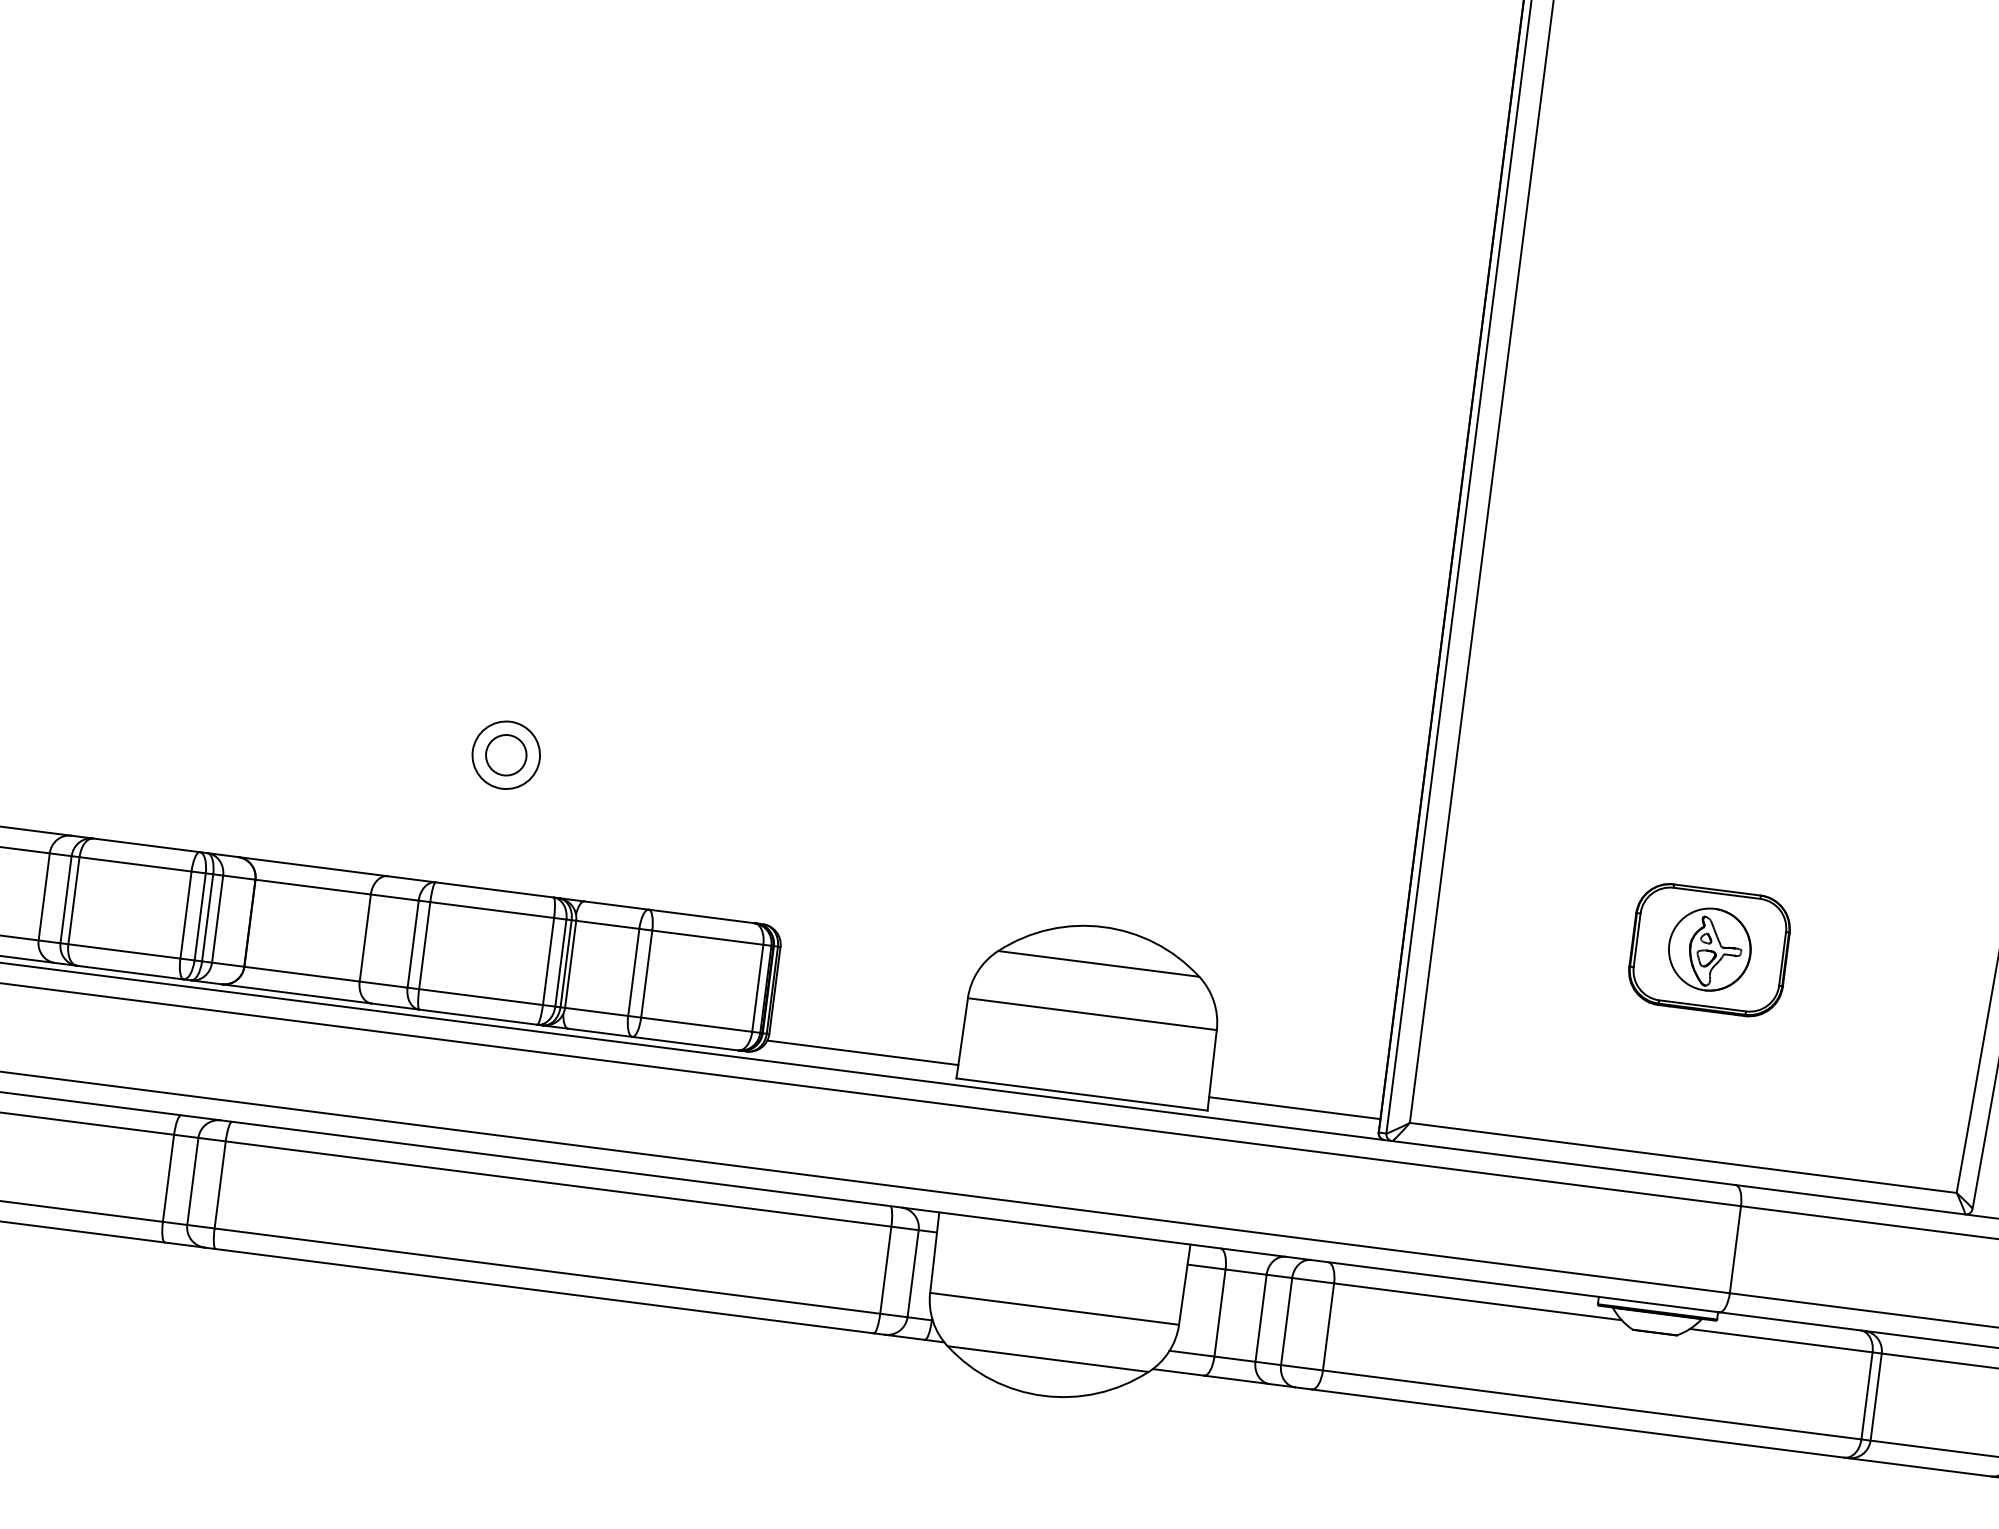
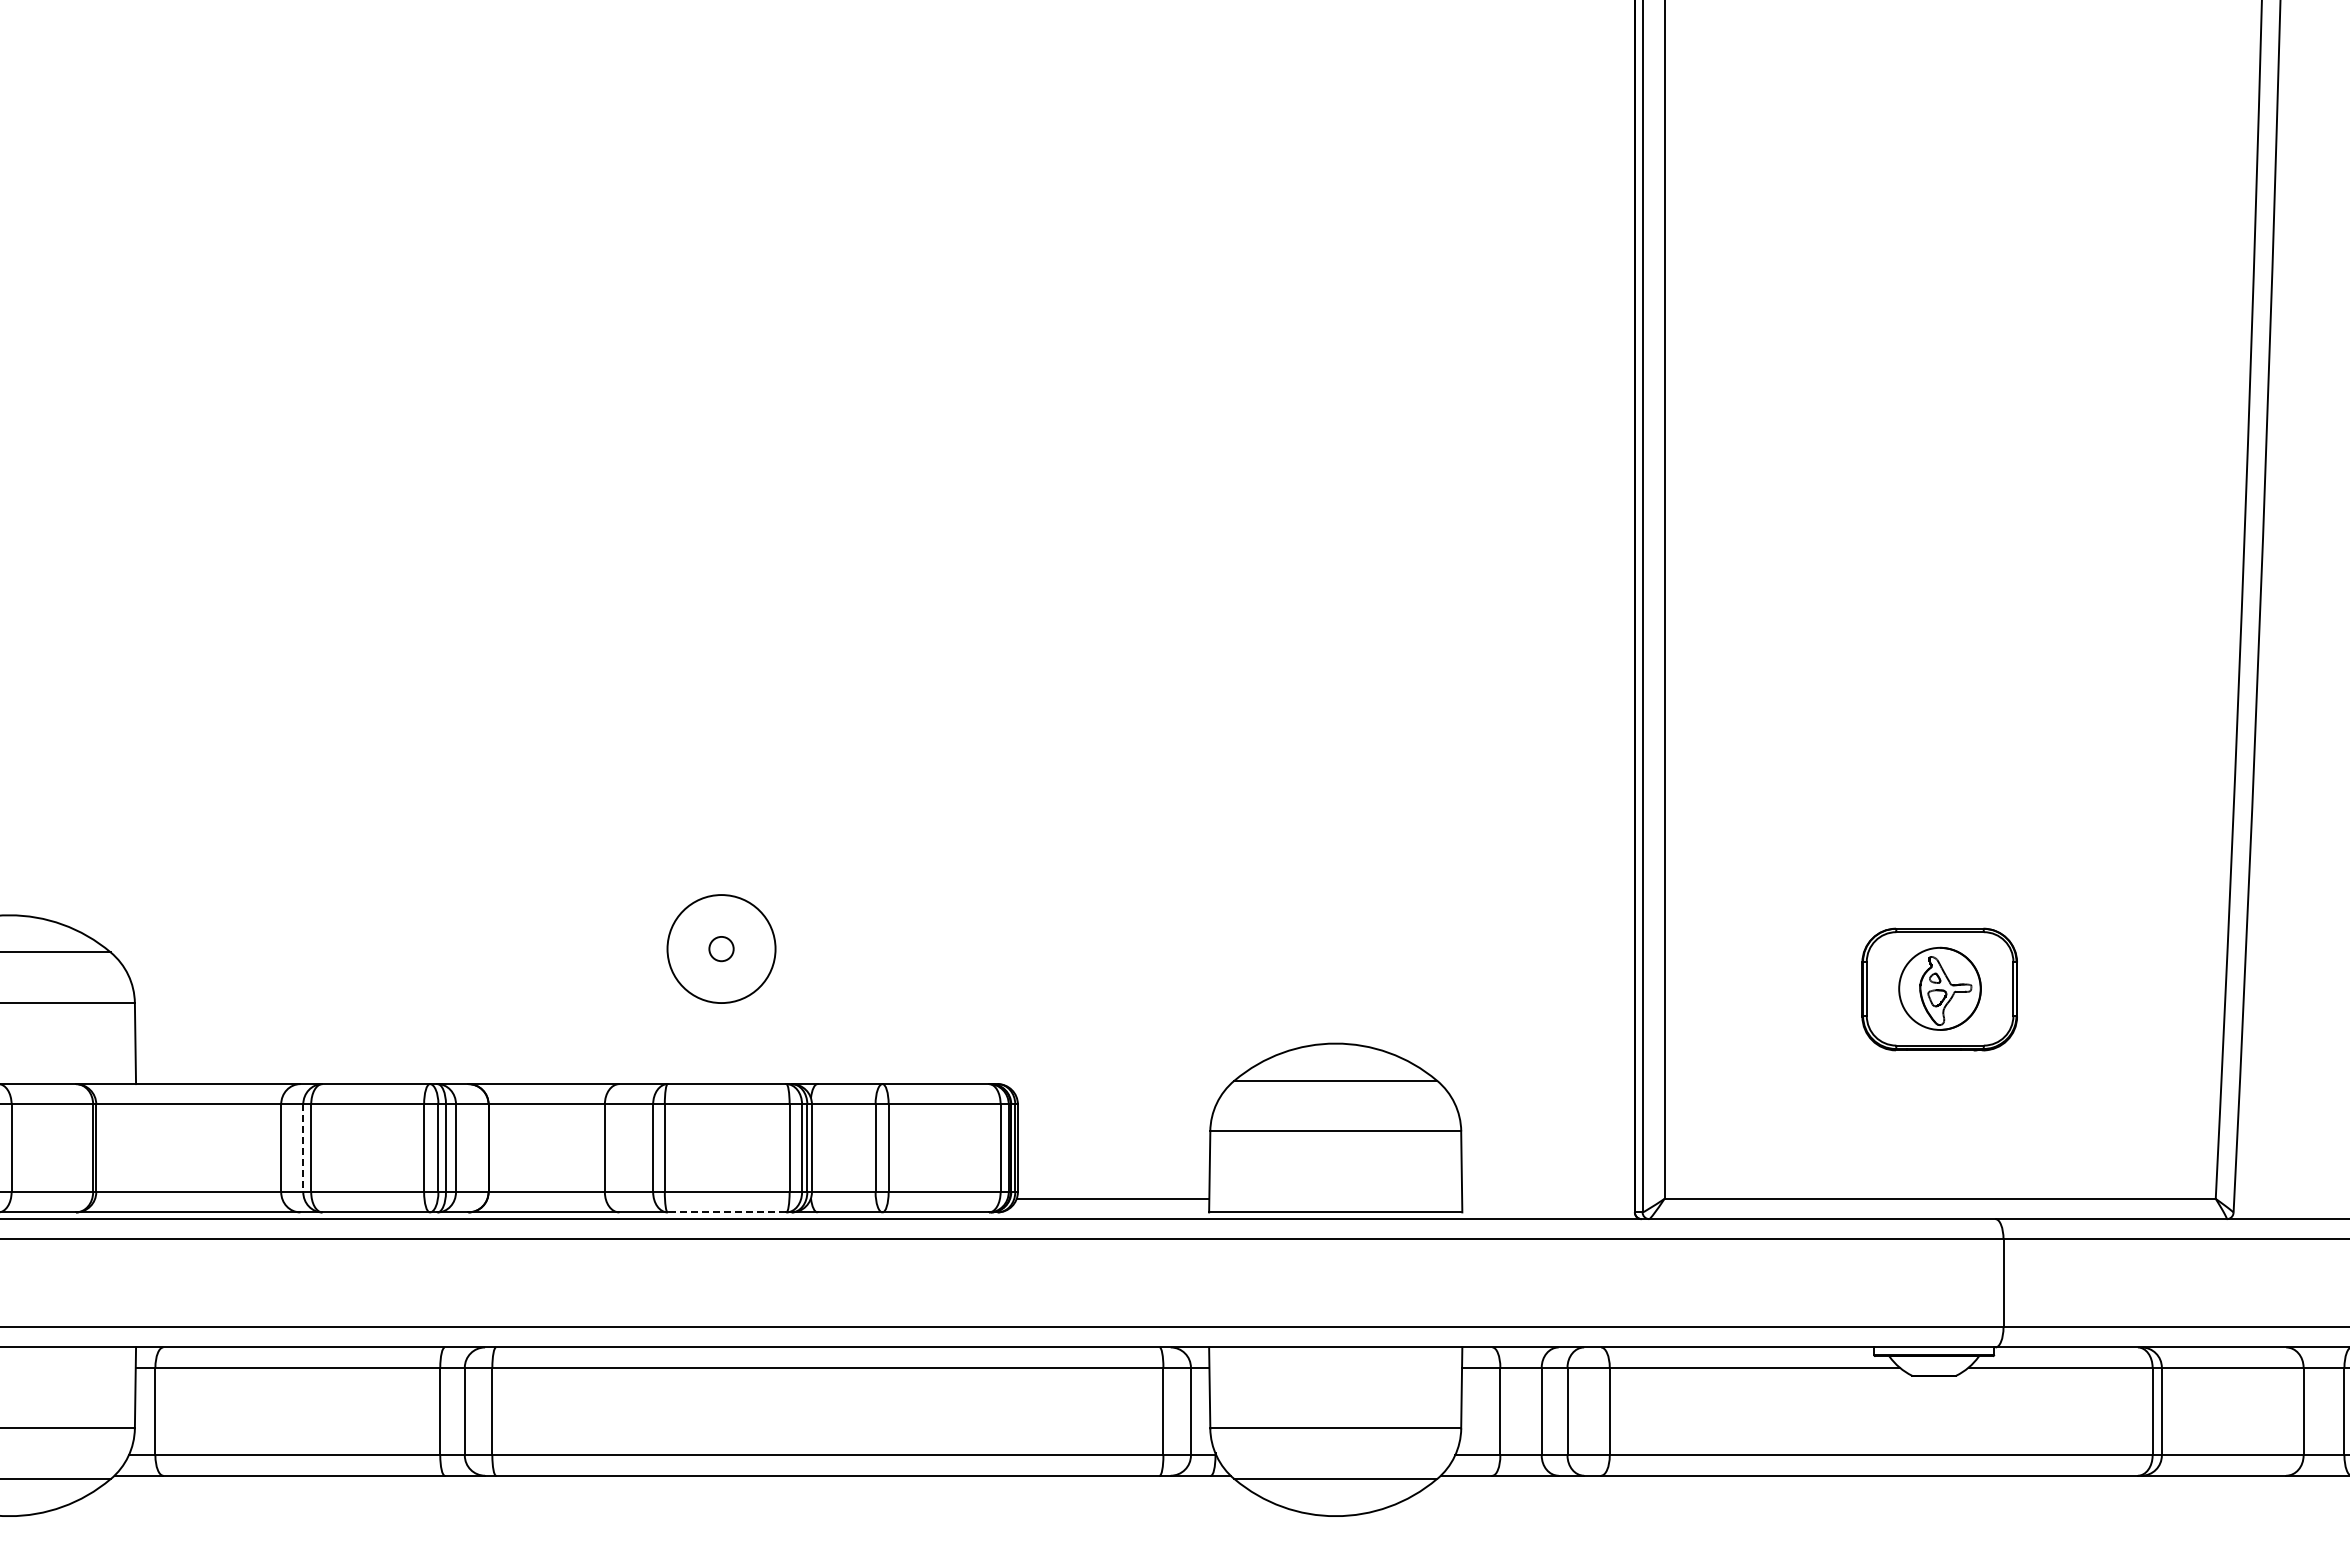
circle: (506, 754) -> (721, 948), size x0.6
circle: (506, 754) -> (721, 948), size x1.6
line: (66, 899) -> (303, 1148), solid -> dashed
line: (477, 1017) -> (726, 1212), solid -> dashed
line: (1294, 1107) -> (1548, 1198), removed

